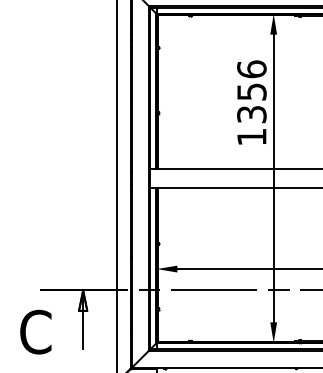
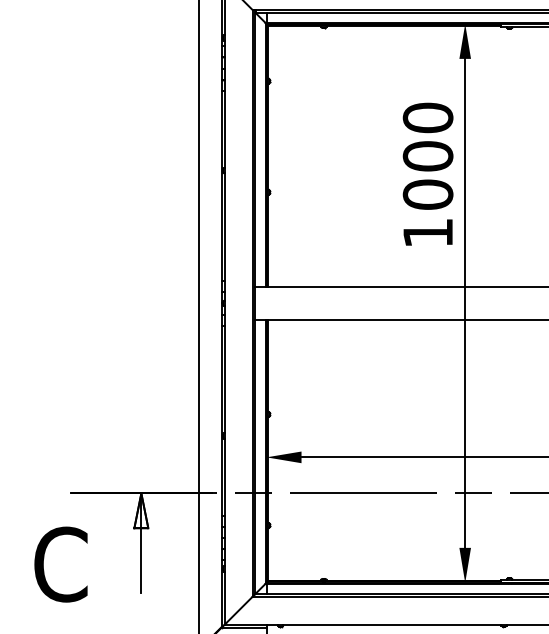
text: (251, 91) -> (427, 155), 1356 -> 1000

